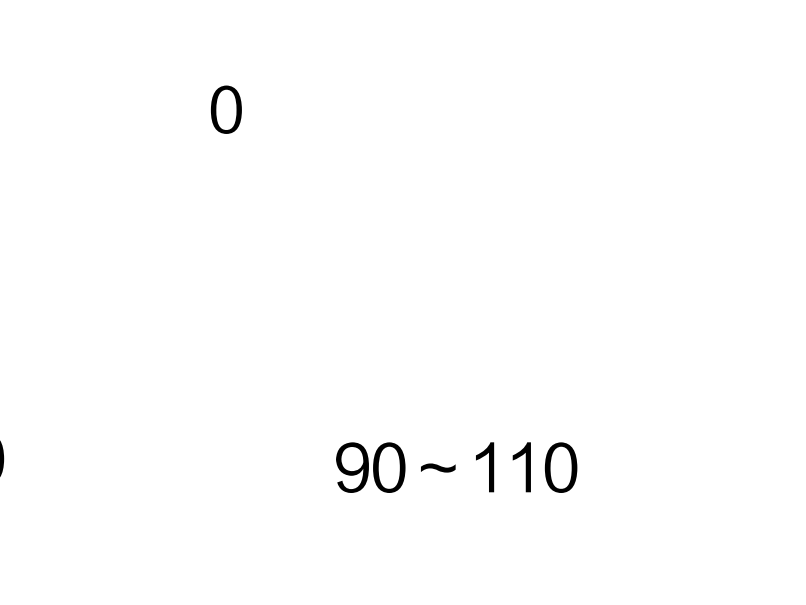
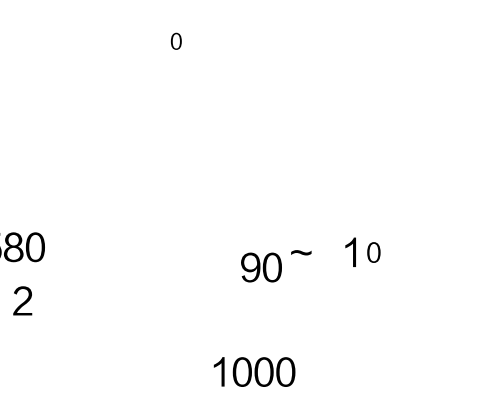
part: (226, 110) -> (176, 41), size x0.6
part: (370, 467) -> (261, 267), moved
fill: (484, 467) -> (328, 252), removed
part: (560, 467) -> (373, 252), size x0.7

